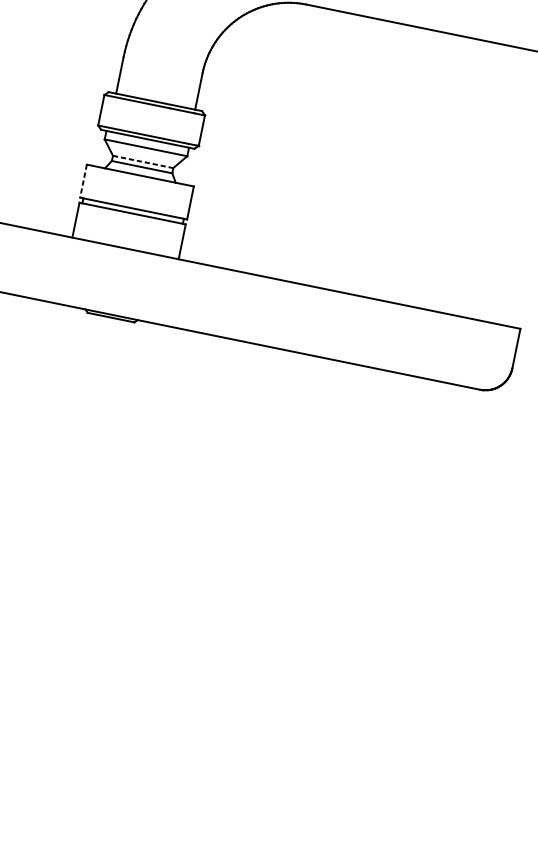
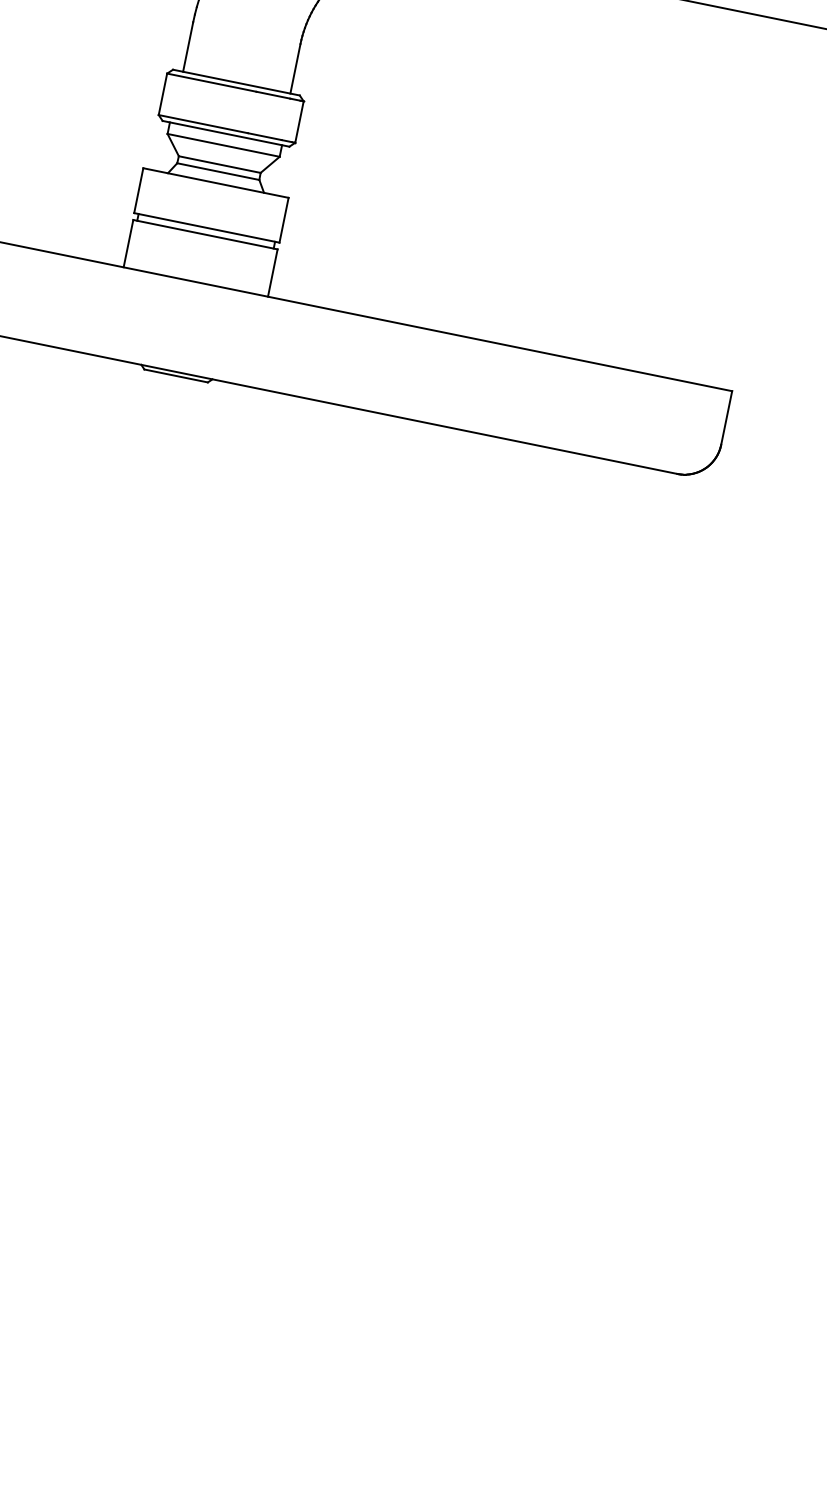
line: (142, 161) -> (219, 164), dashed -> solid
line: (83, 181) -> (138, 190), dashed -> solid

